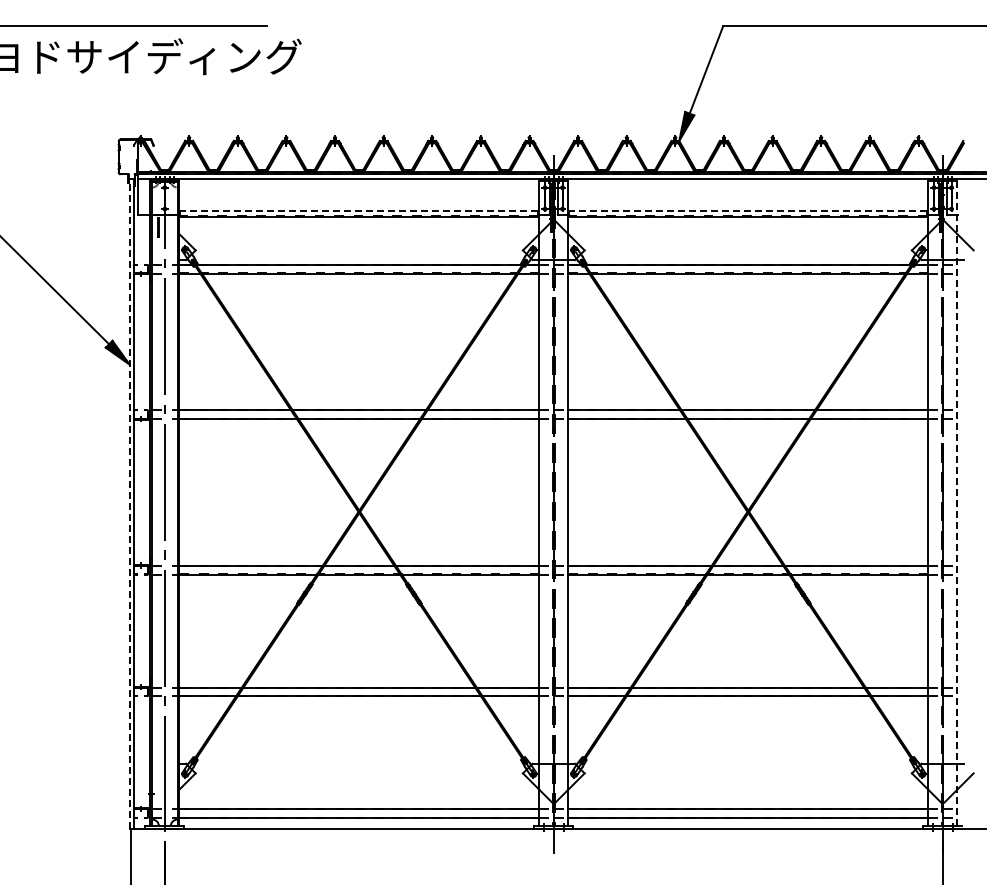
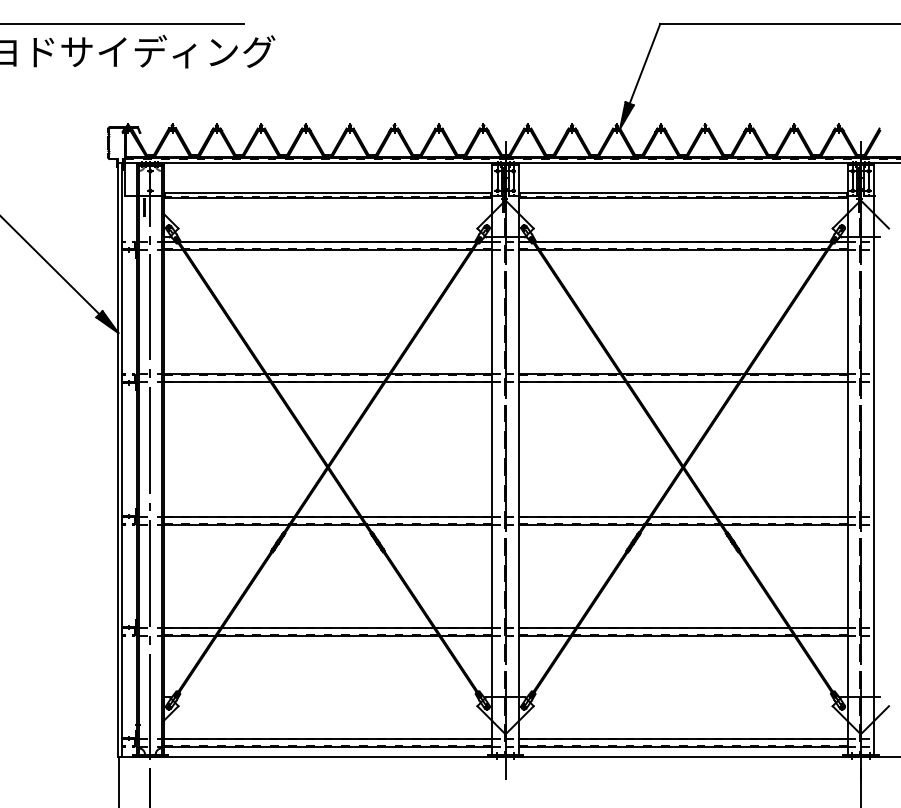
line: (359, 211) -> (328, 193), dashed -> solid
line: (748, 211) -> (683, 193), dashed -> solid
line: (129, 503) -> (118, 459), dashed -> solid
line: (957, 503) -> (874, 459), dashed -> solid

